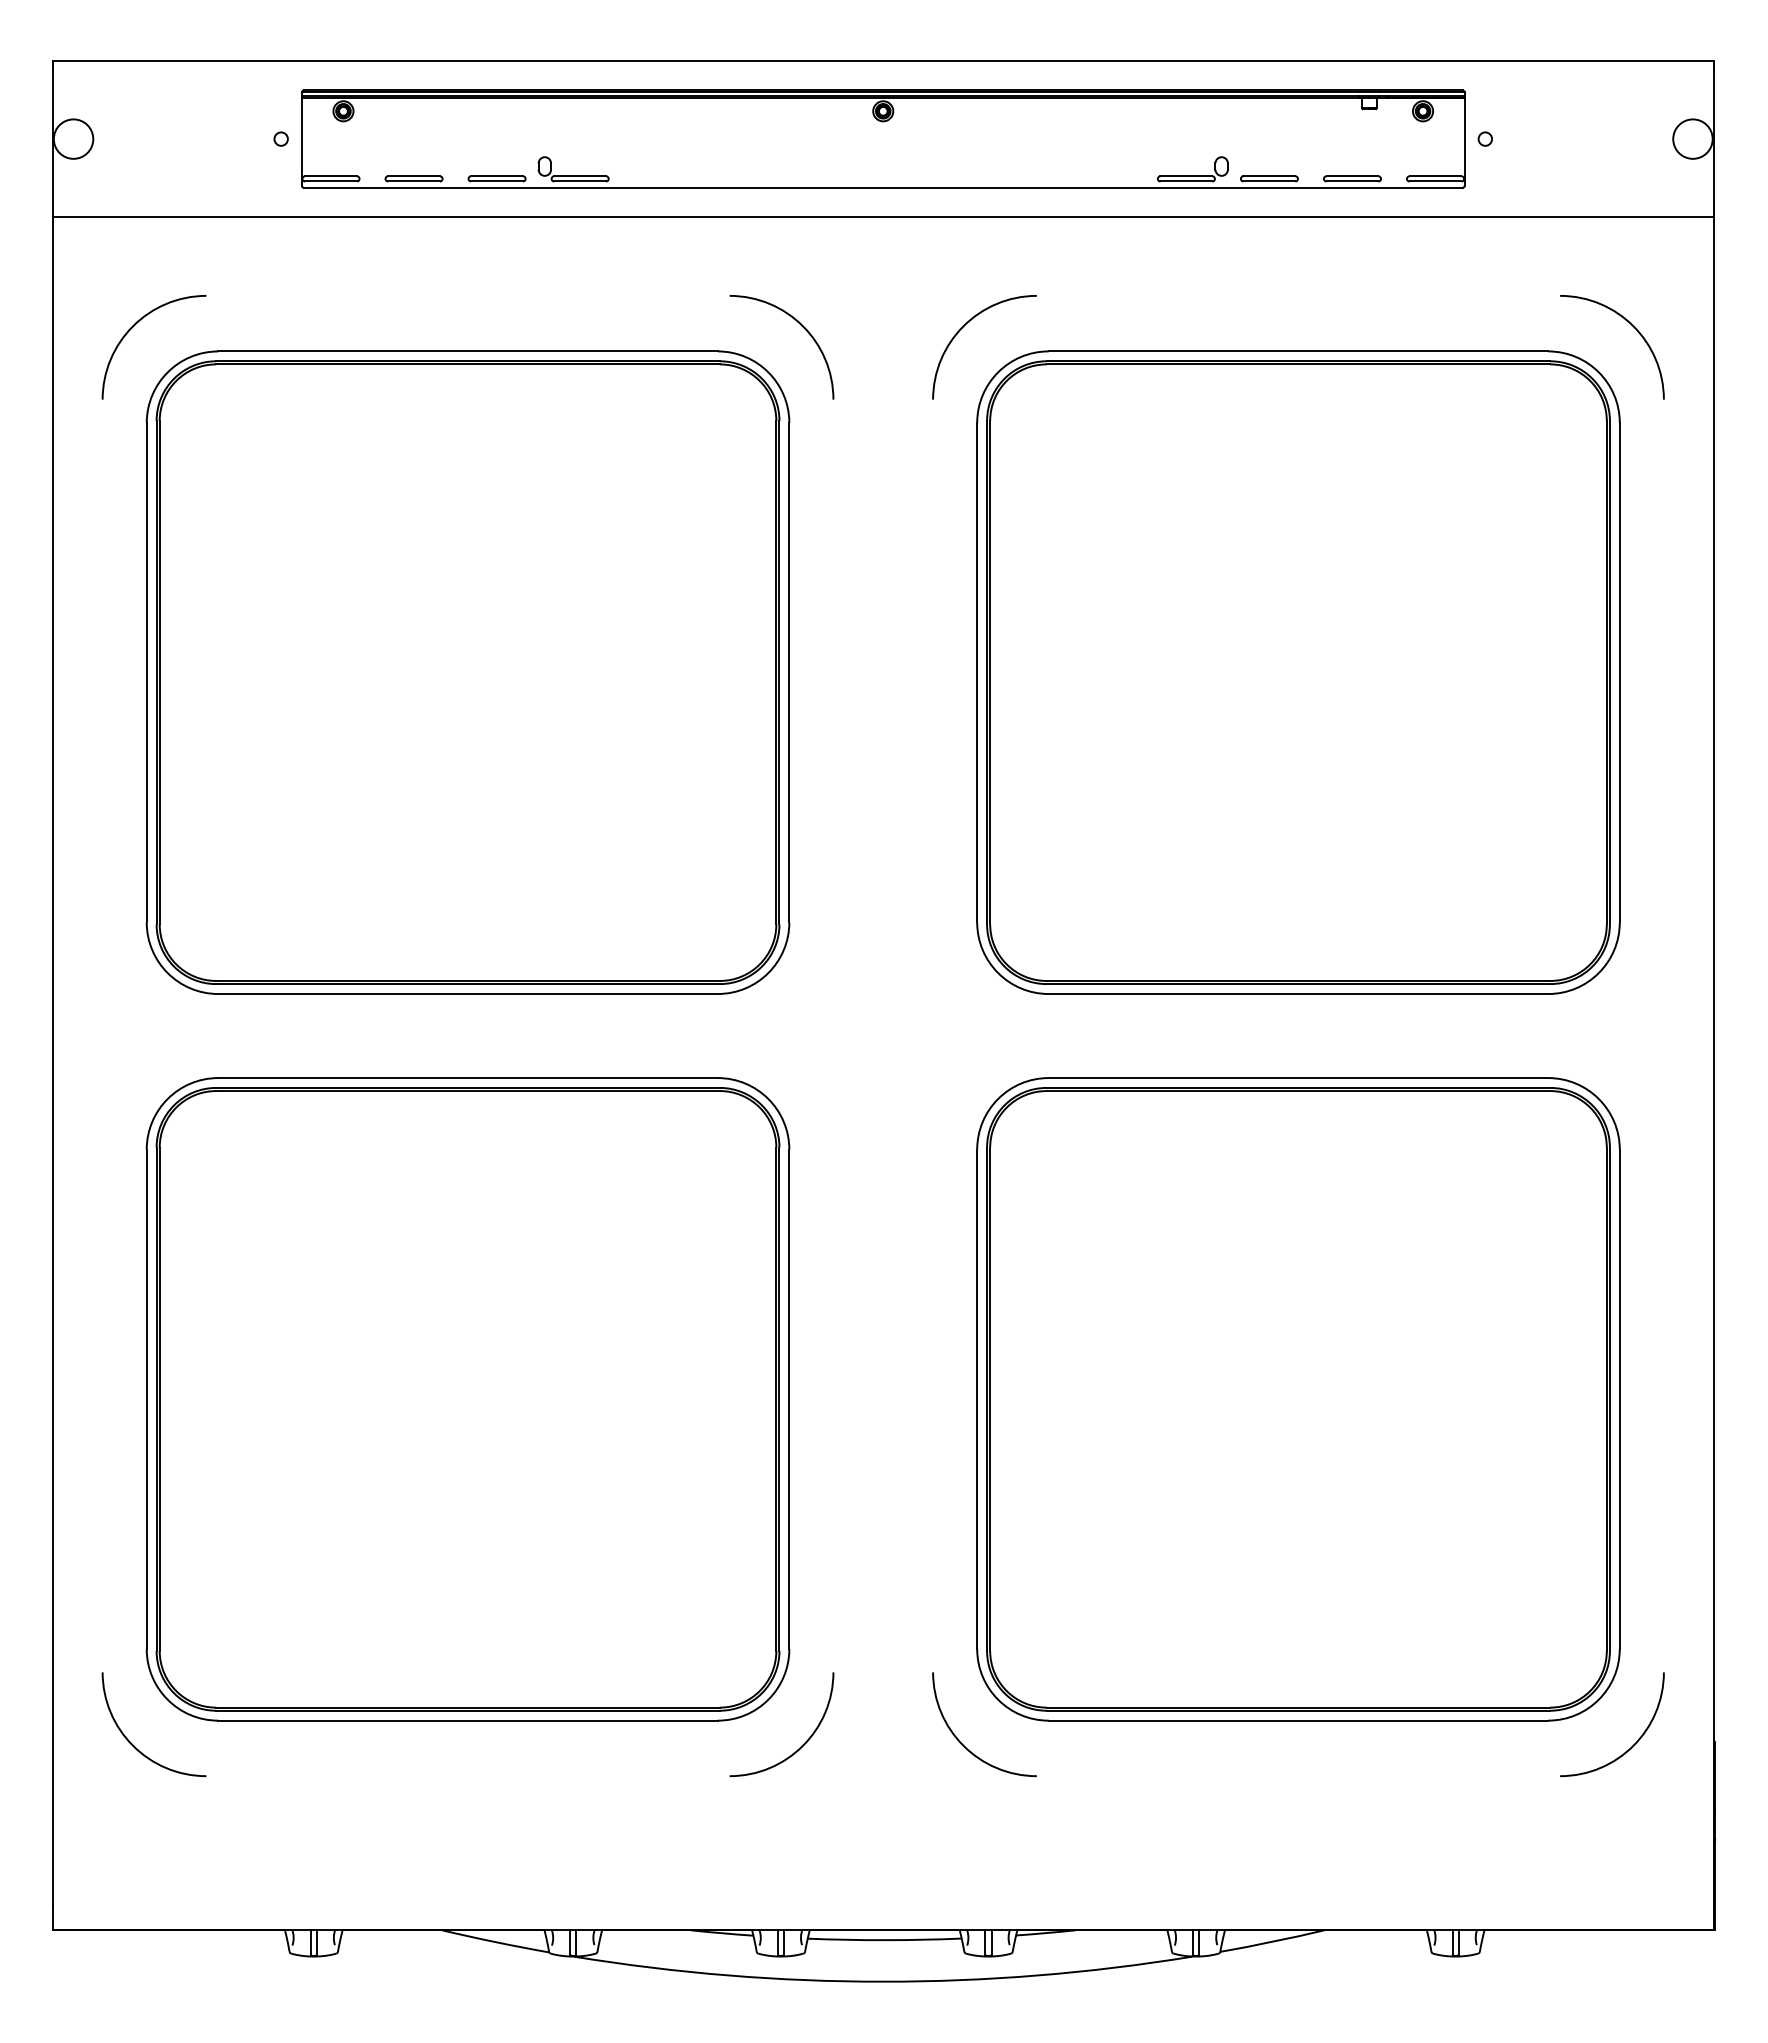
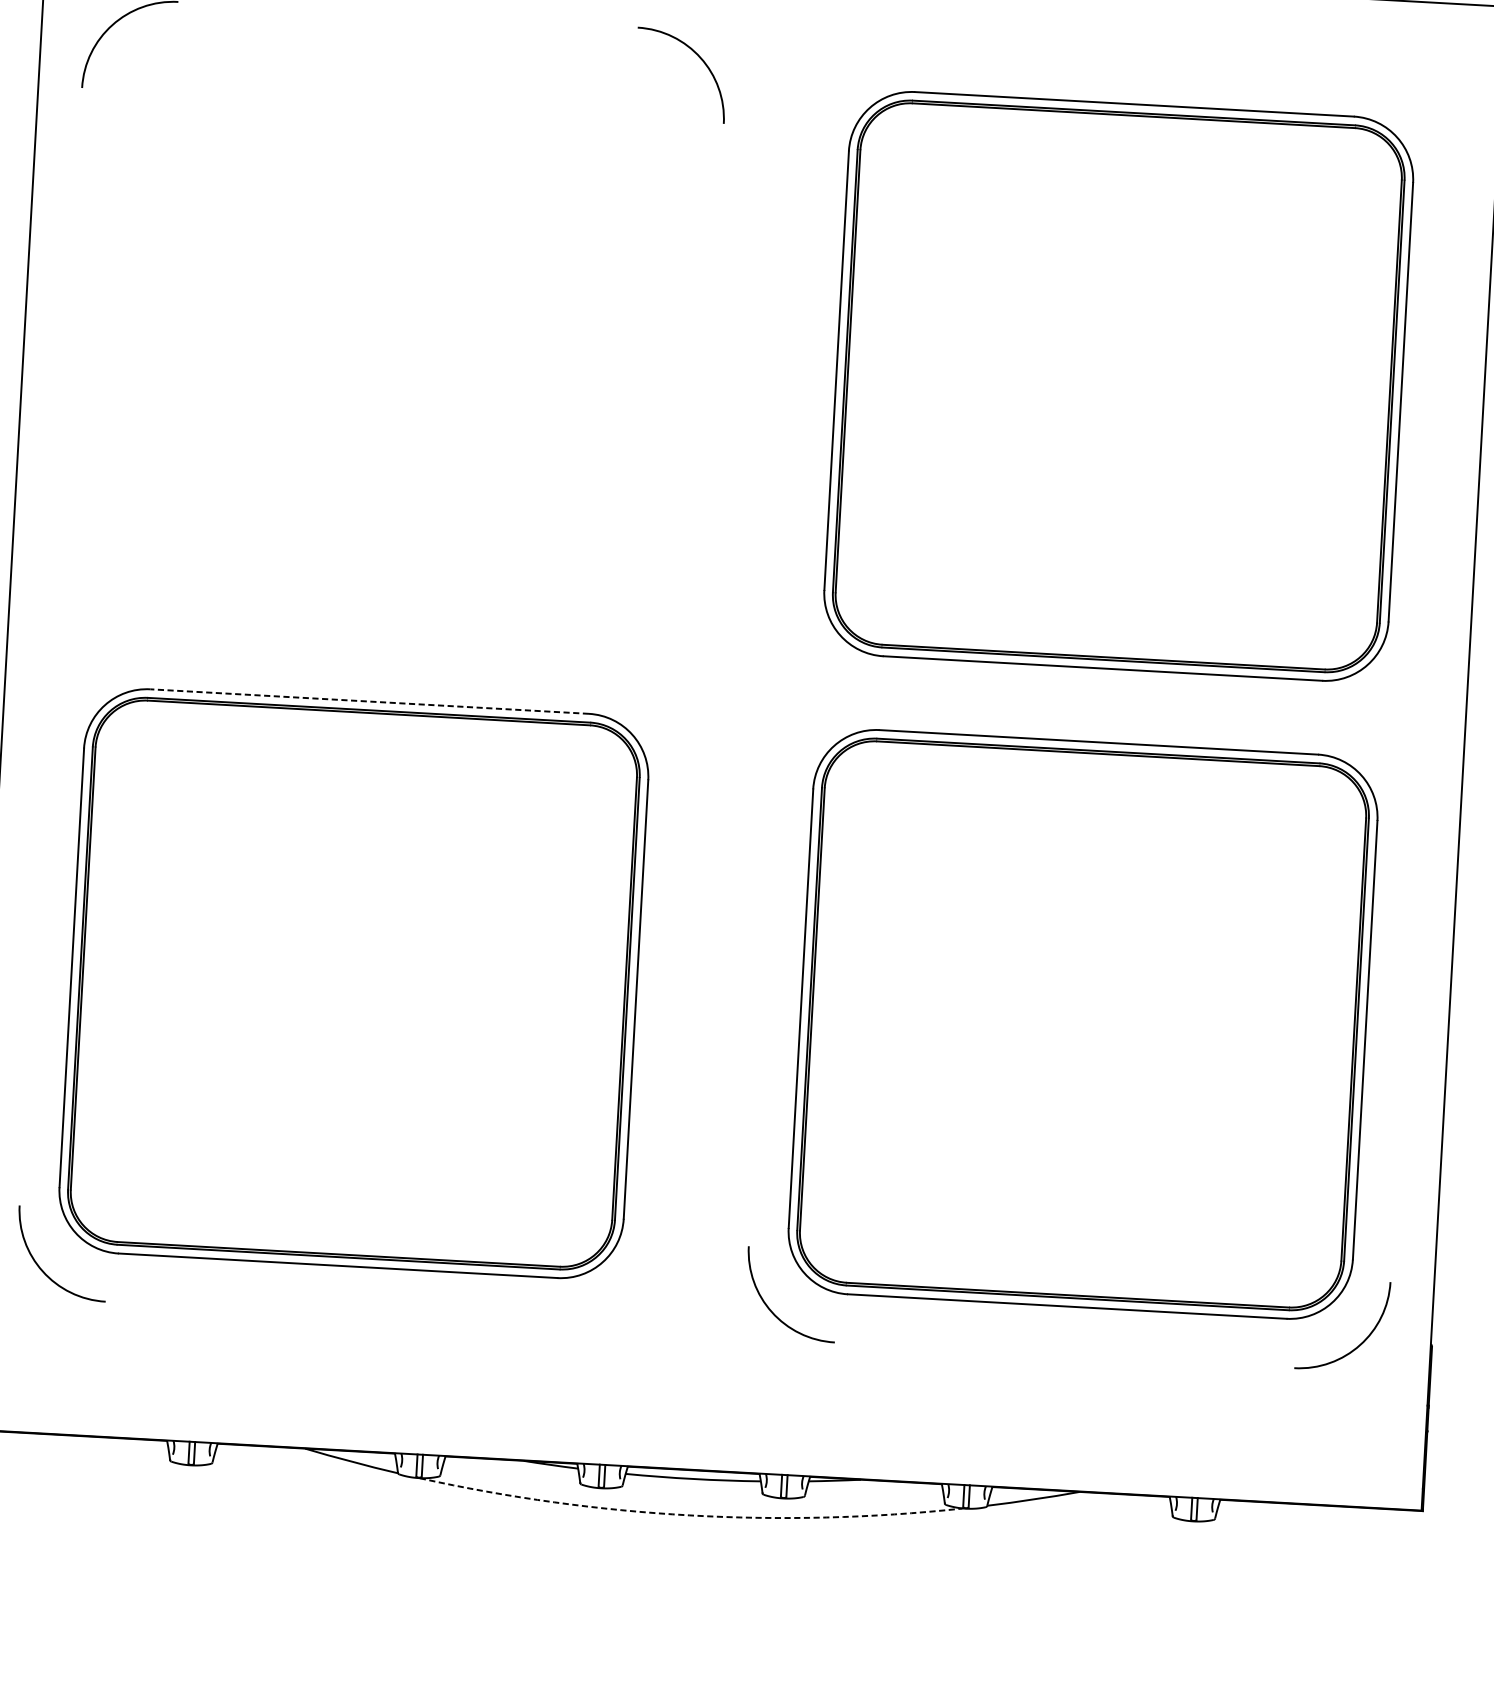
arc: (964, 326) -> (842, 66), removed
arc: (1632, 326) -> (1428, 98), removed
part: (467, 672) -> (389, 345), removed
line: (468, 1078) -> (370, 701), solid -> dashed
arc: (802, 1744) -> (630, 1303), removed
arc: (883, 1981) -> (690, 1515), solid -> dashed

